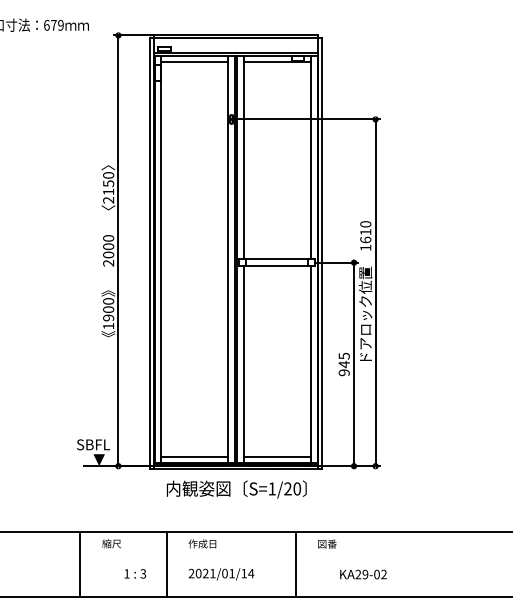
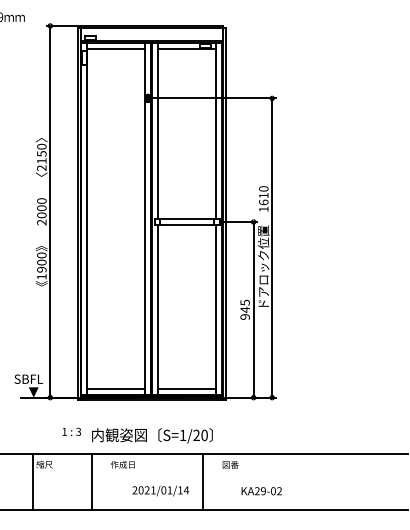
text: (236, 489) -> (152, 435), moved
line: (80, 563) -> (33, 481), moved
text: (135, 573) -> (71, 431), moved
text: (221, 574) -> (160, 491), moved

